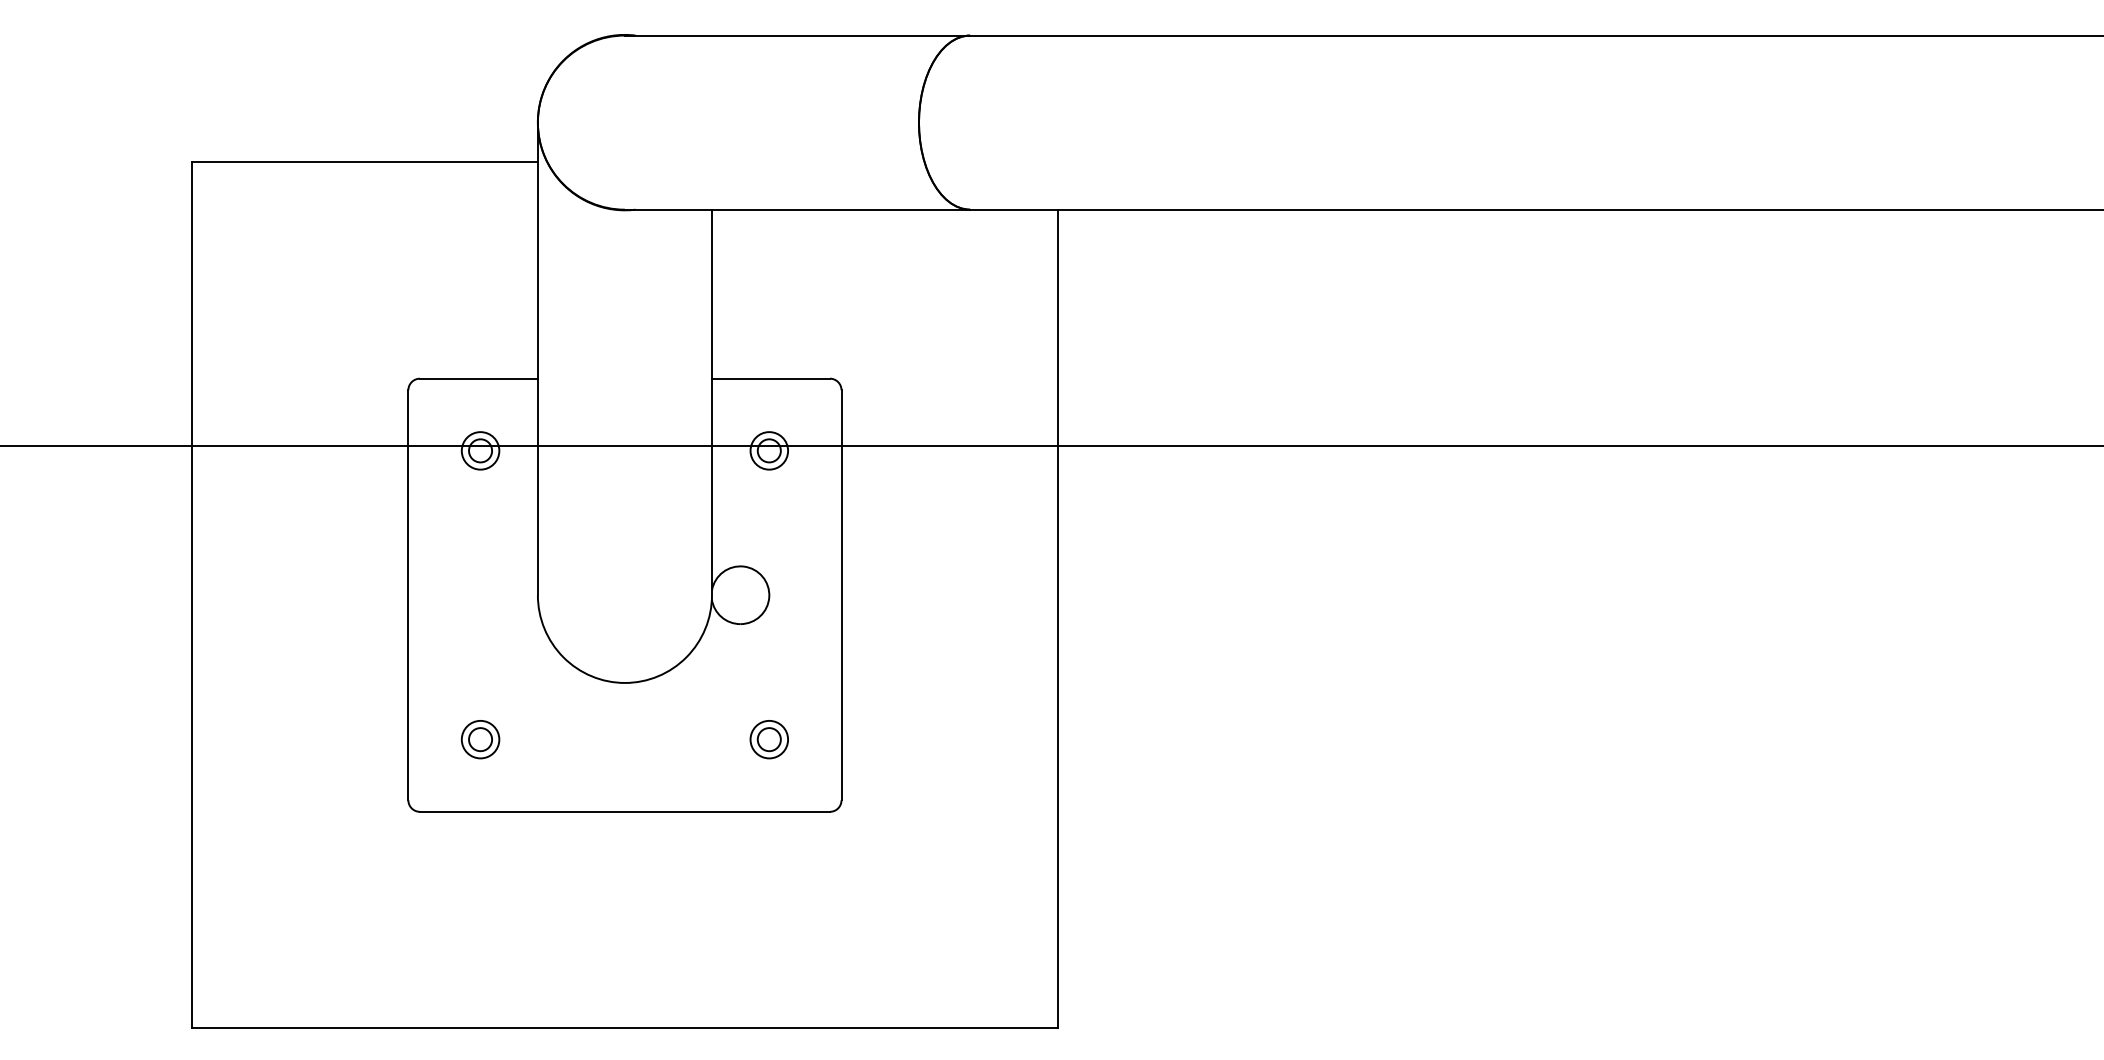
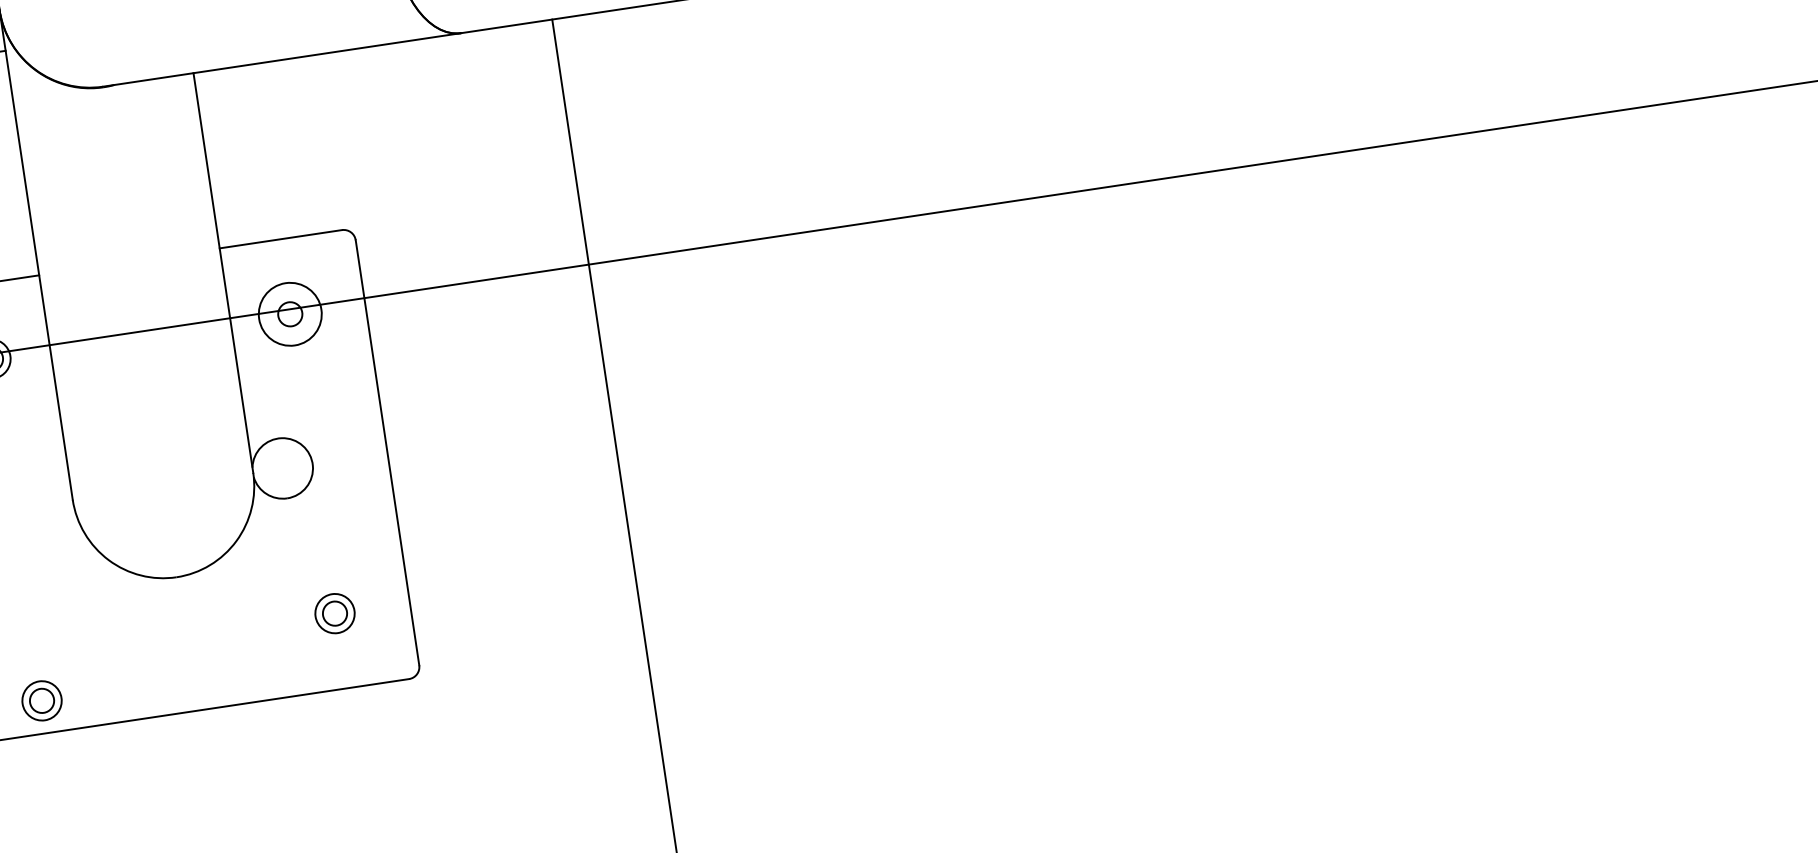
circle: (769, 450) -> (290, 313), size x1.6
part: (480, 739) -> (41, 700), moved

